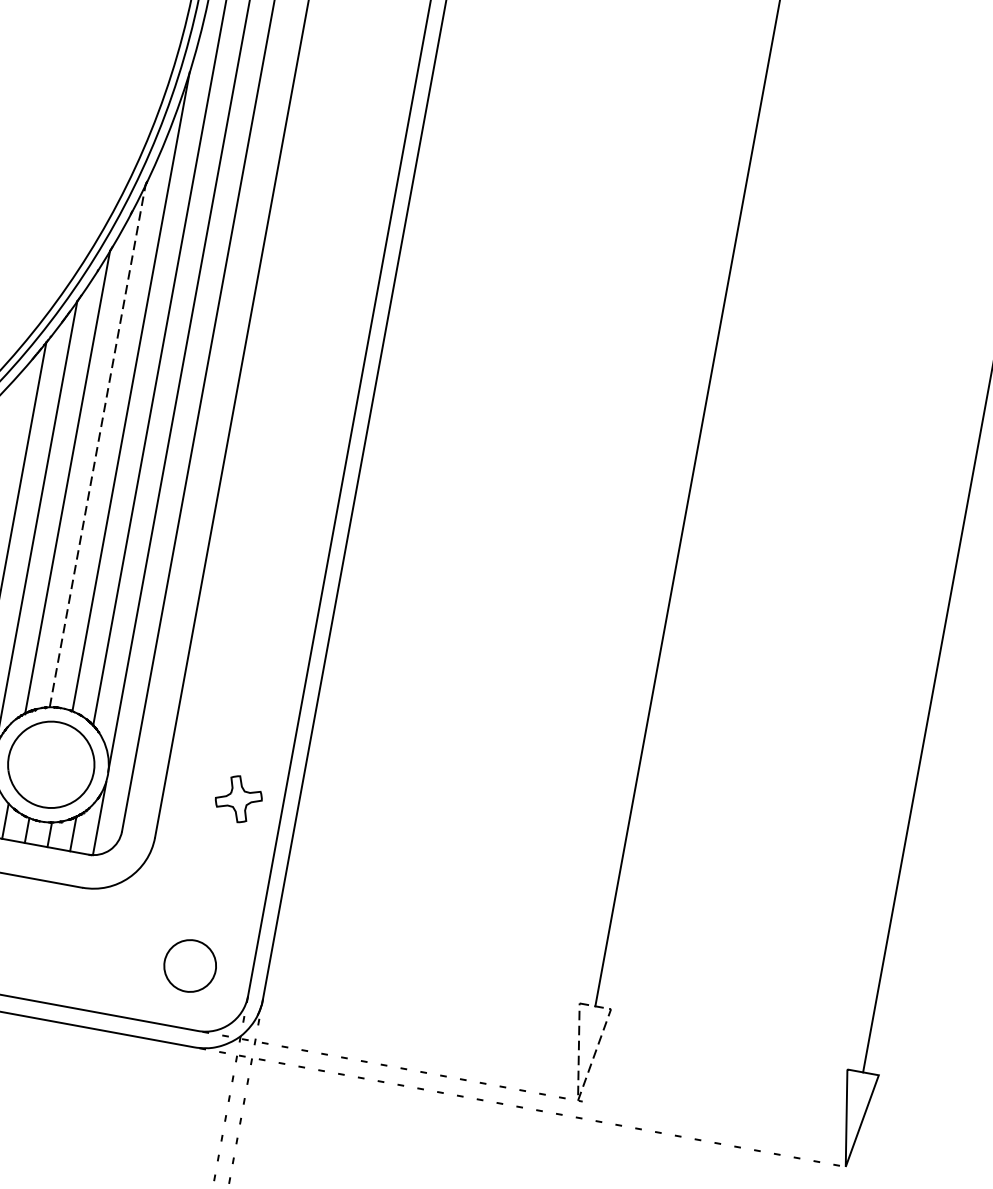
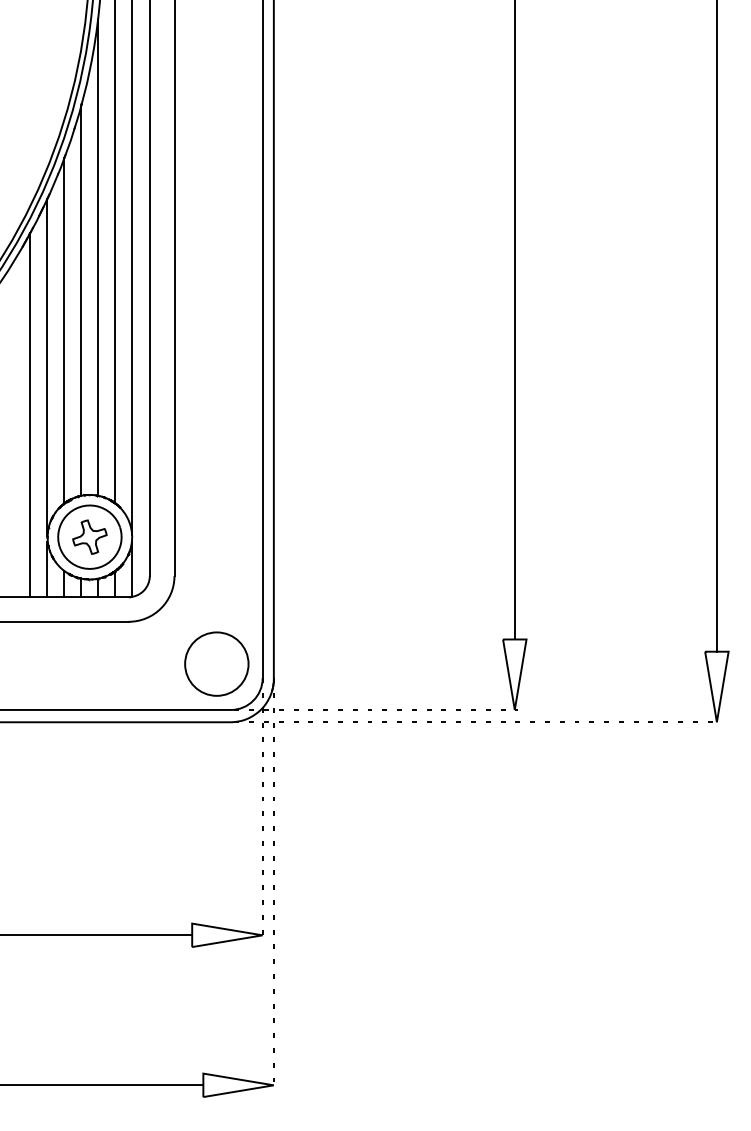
line: (98, 445) -> (81, 300), dashed -> solid
part: (238, 798) -> (89, 536), moved
circle: (189, 965) -> (216, 663), size x1.67
line: (583, 1085) -> (516, 698), dashed -> solid

